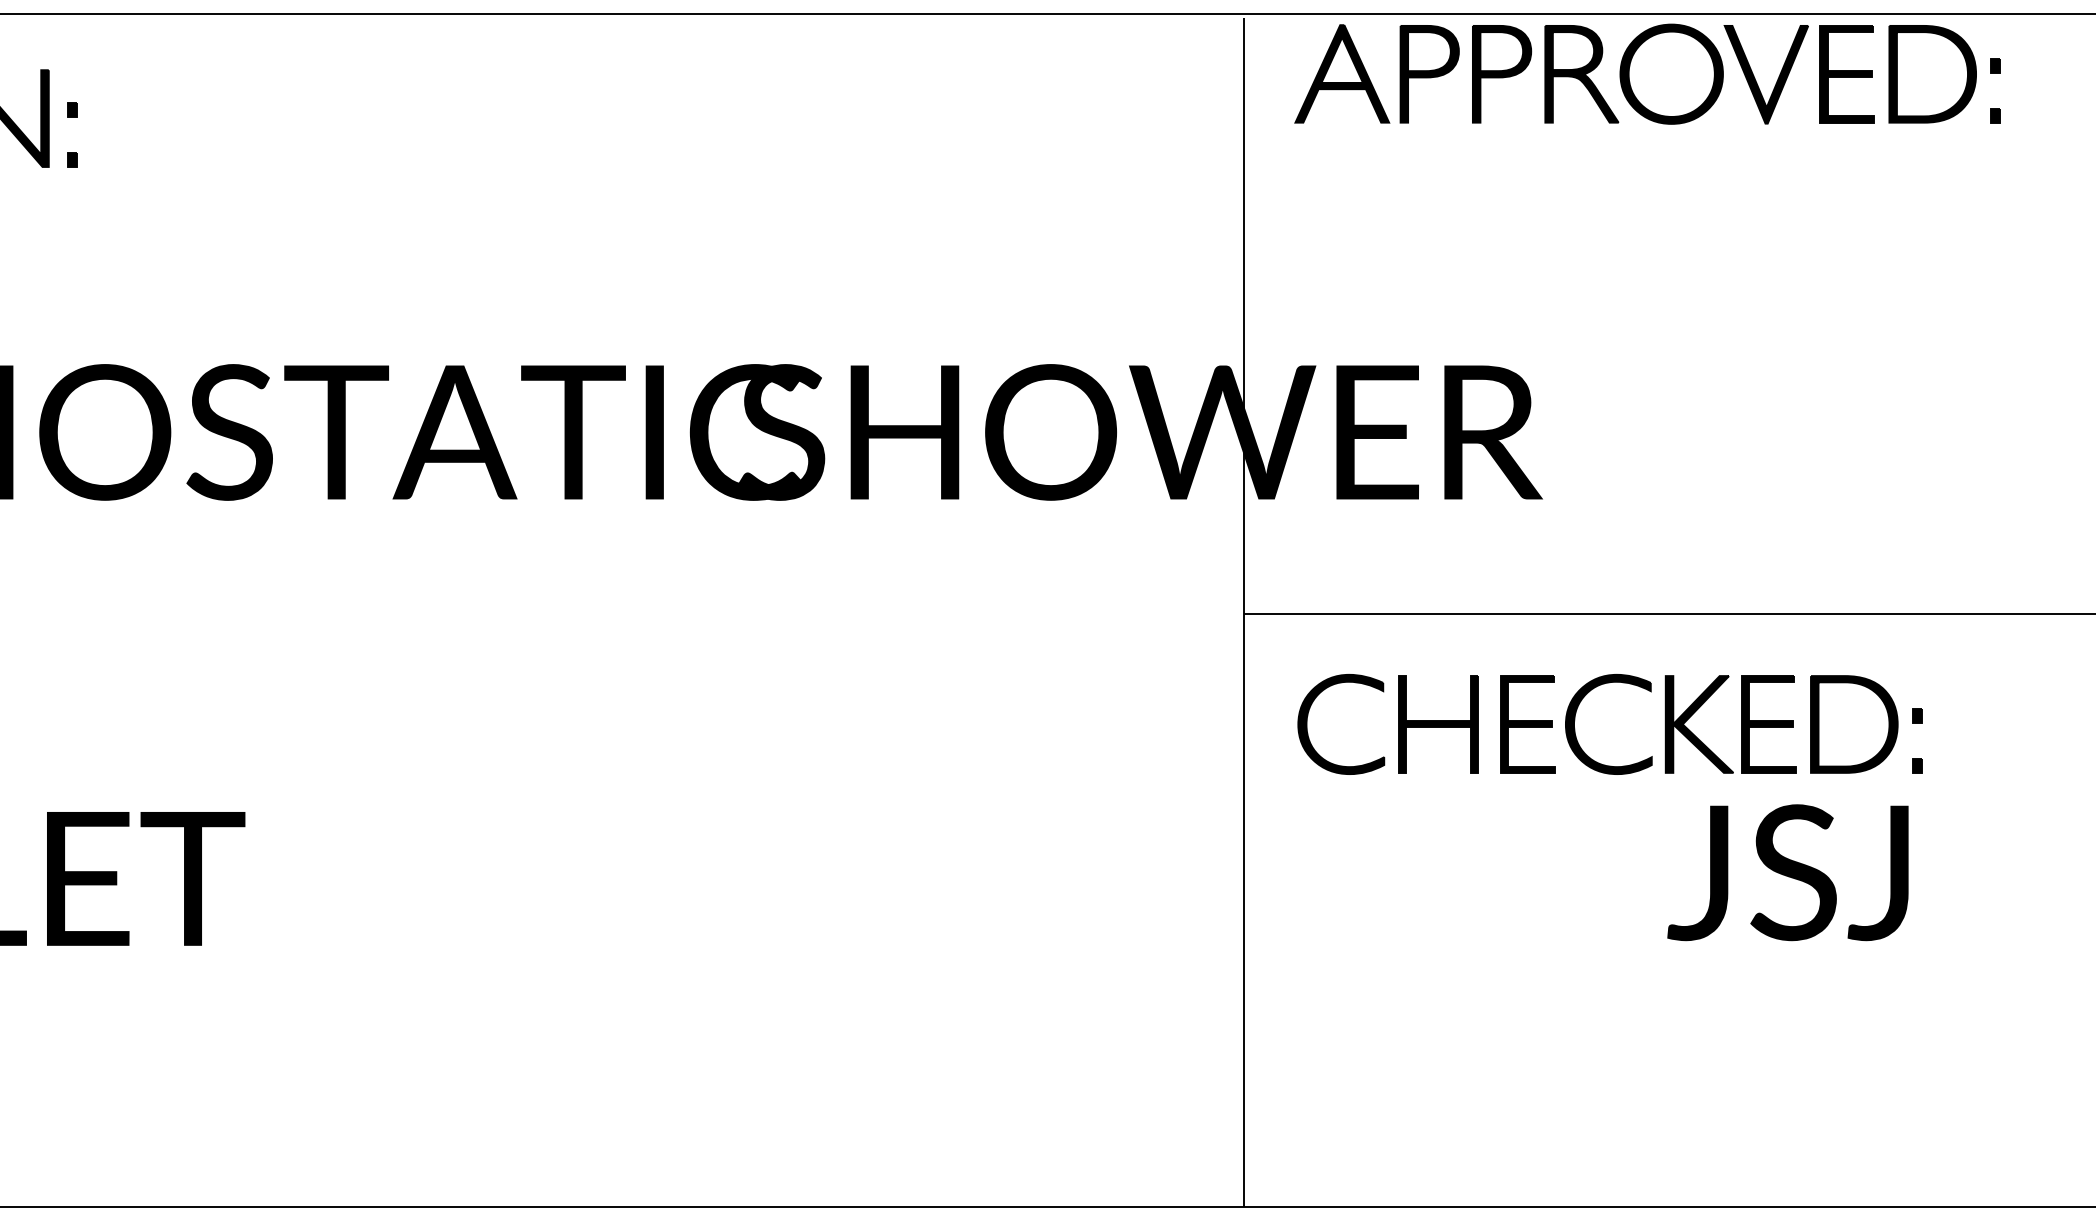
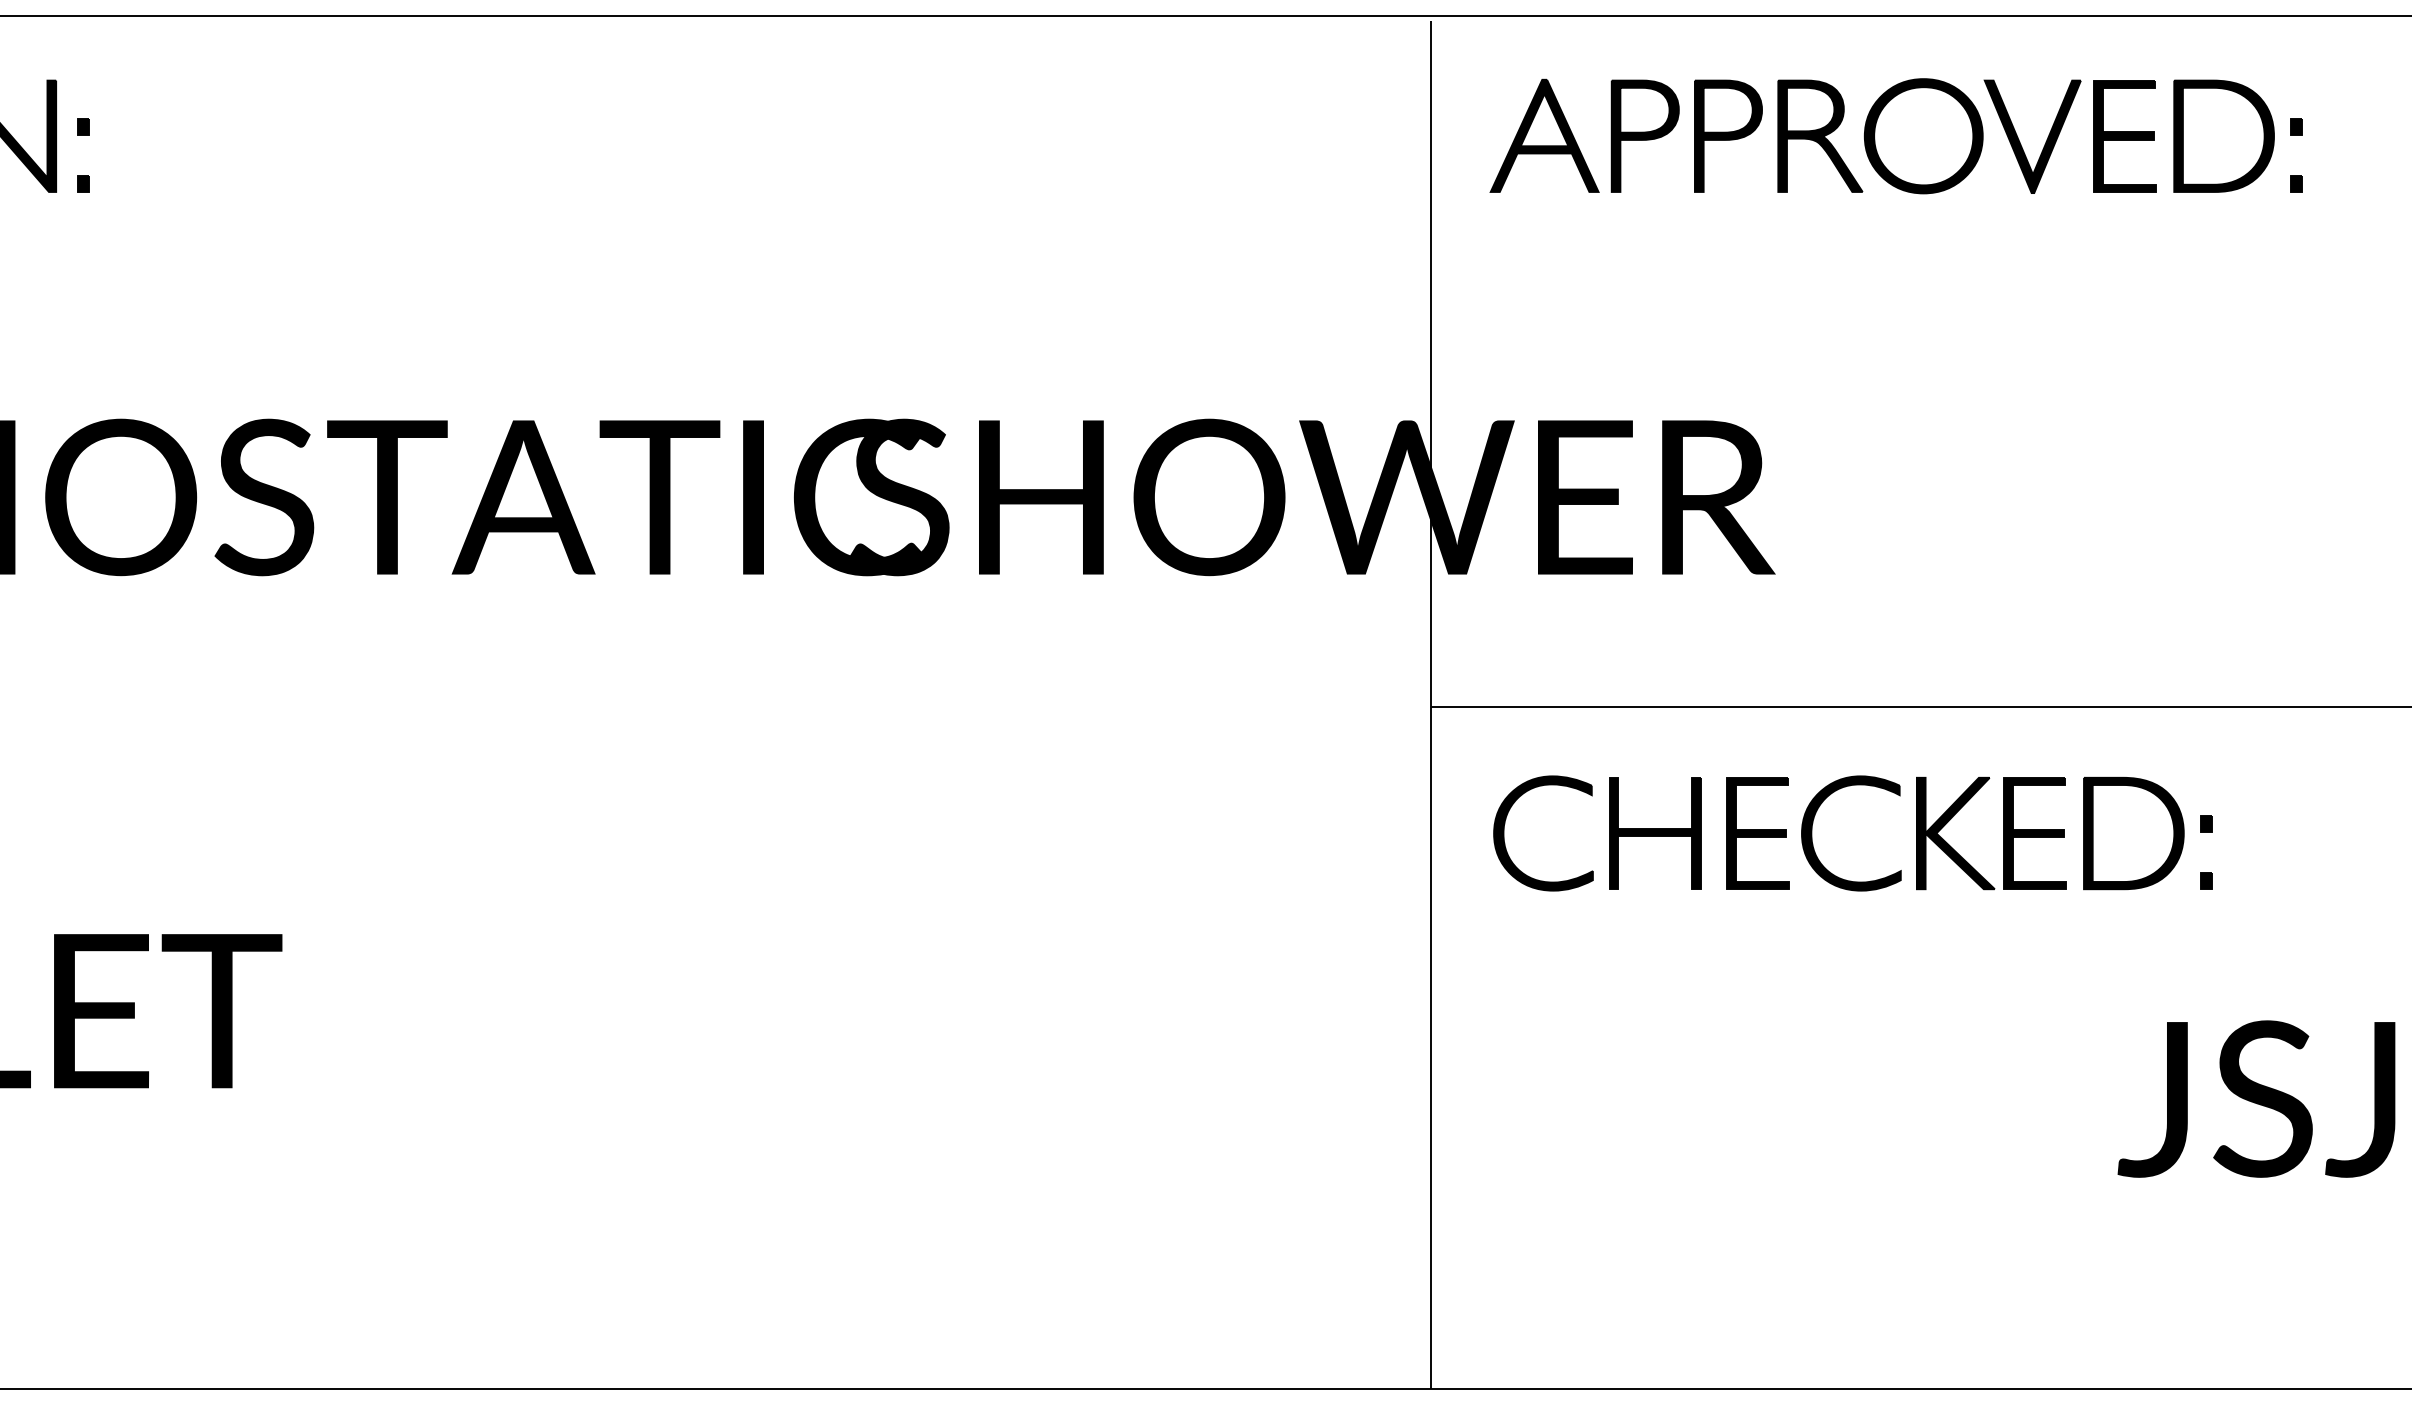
part: (1647, 74) -> (1895, 136), moved
text: (1787, 872) -> (2256, 1098), moved

